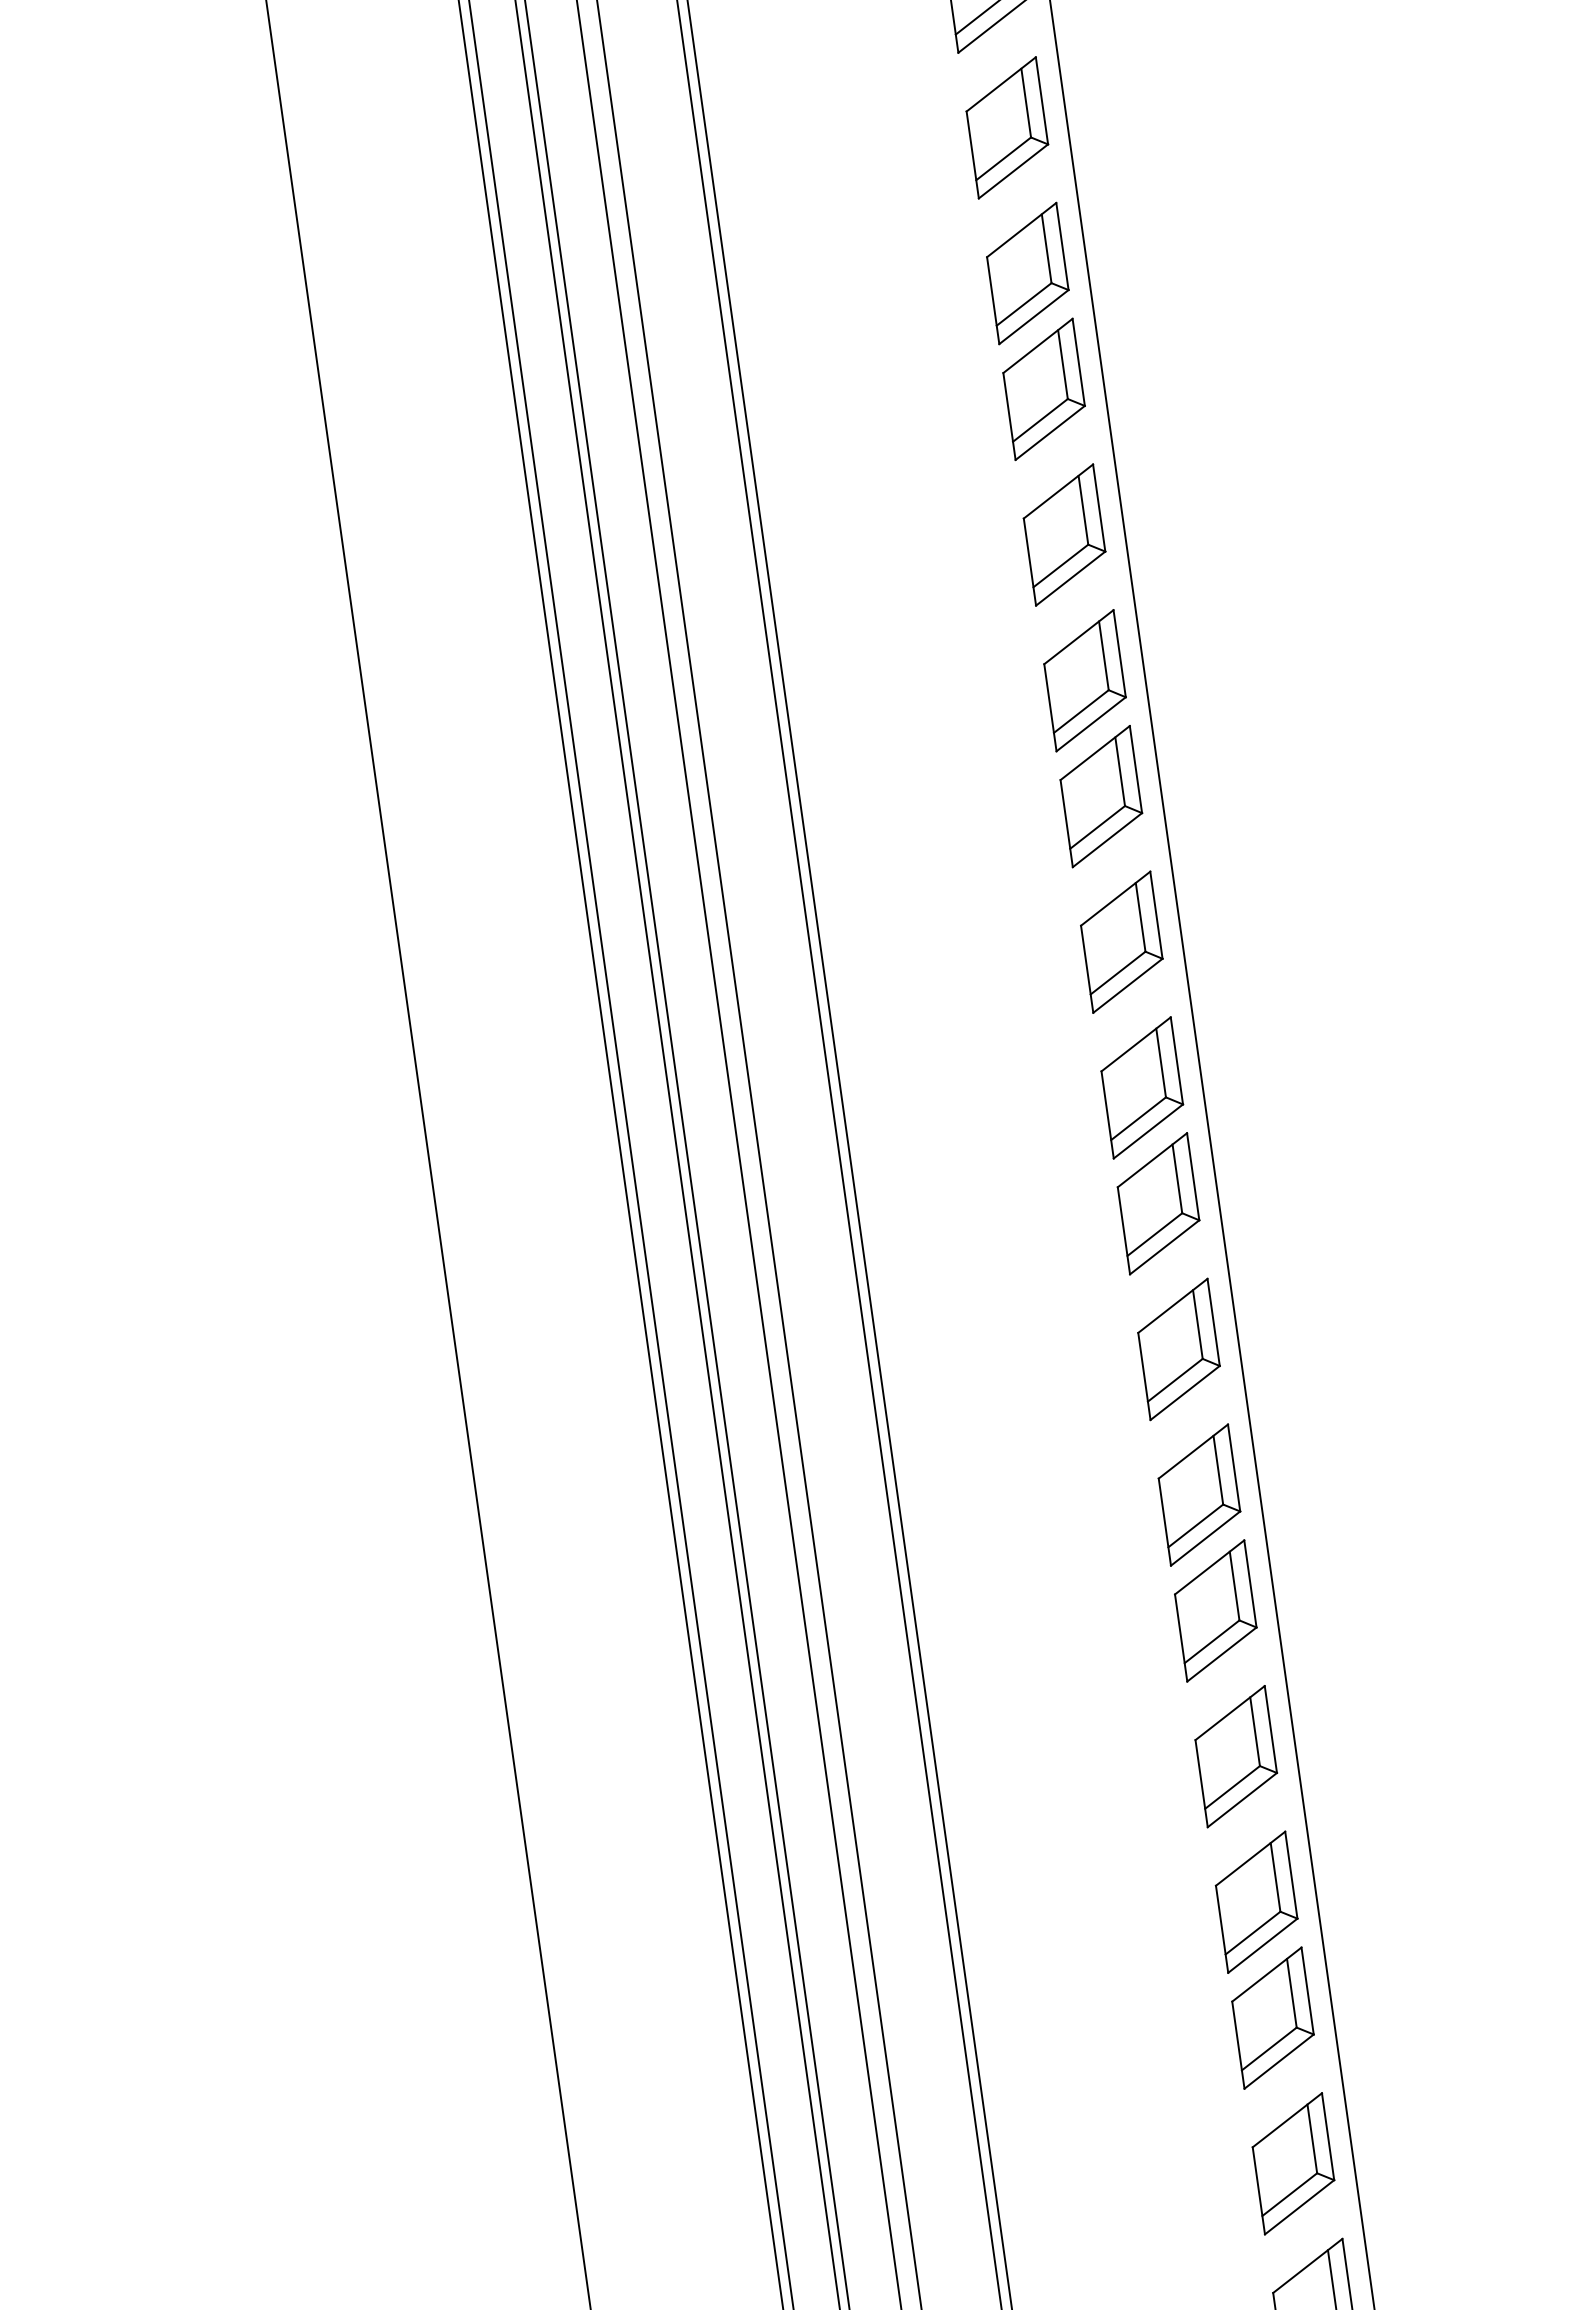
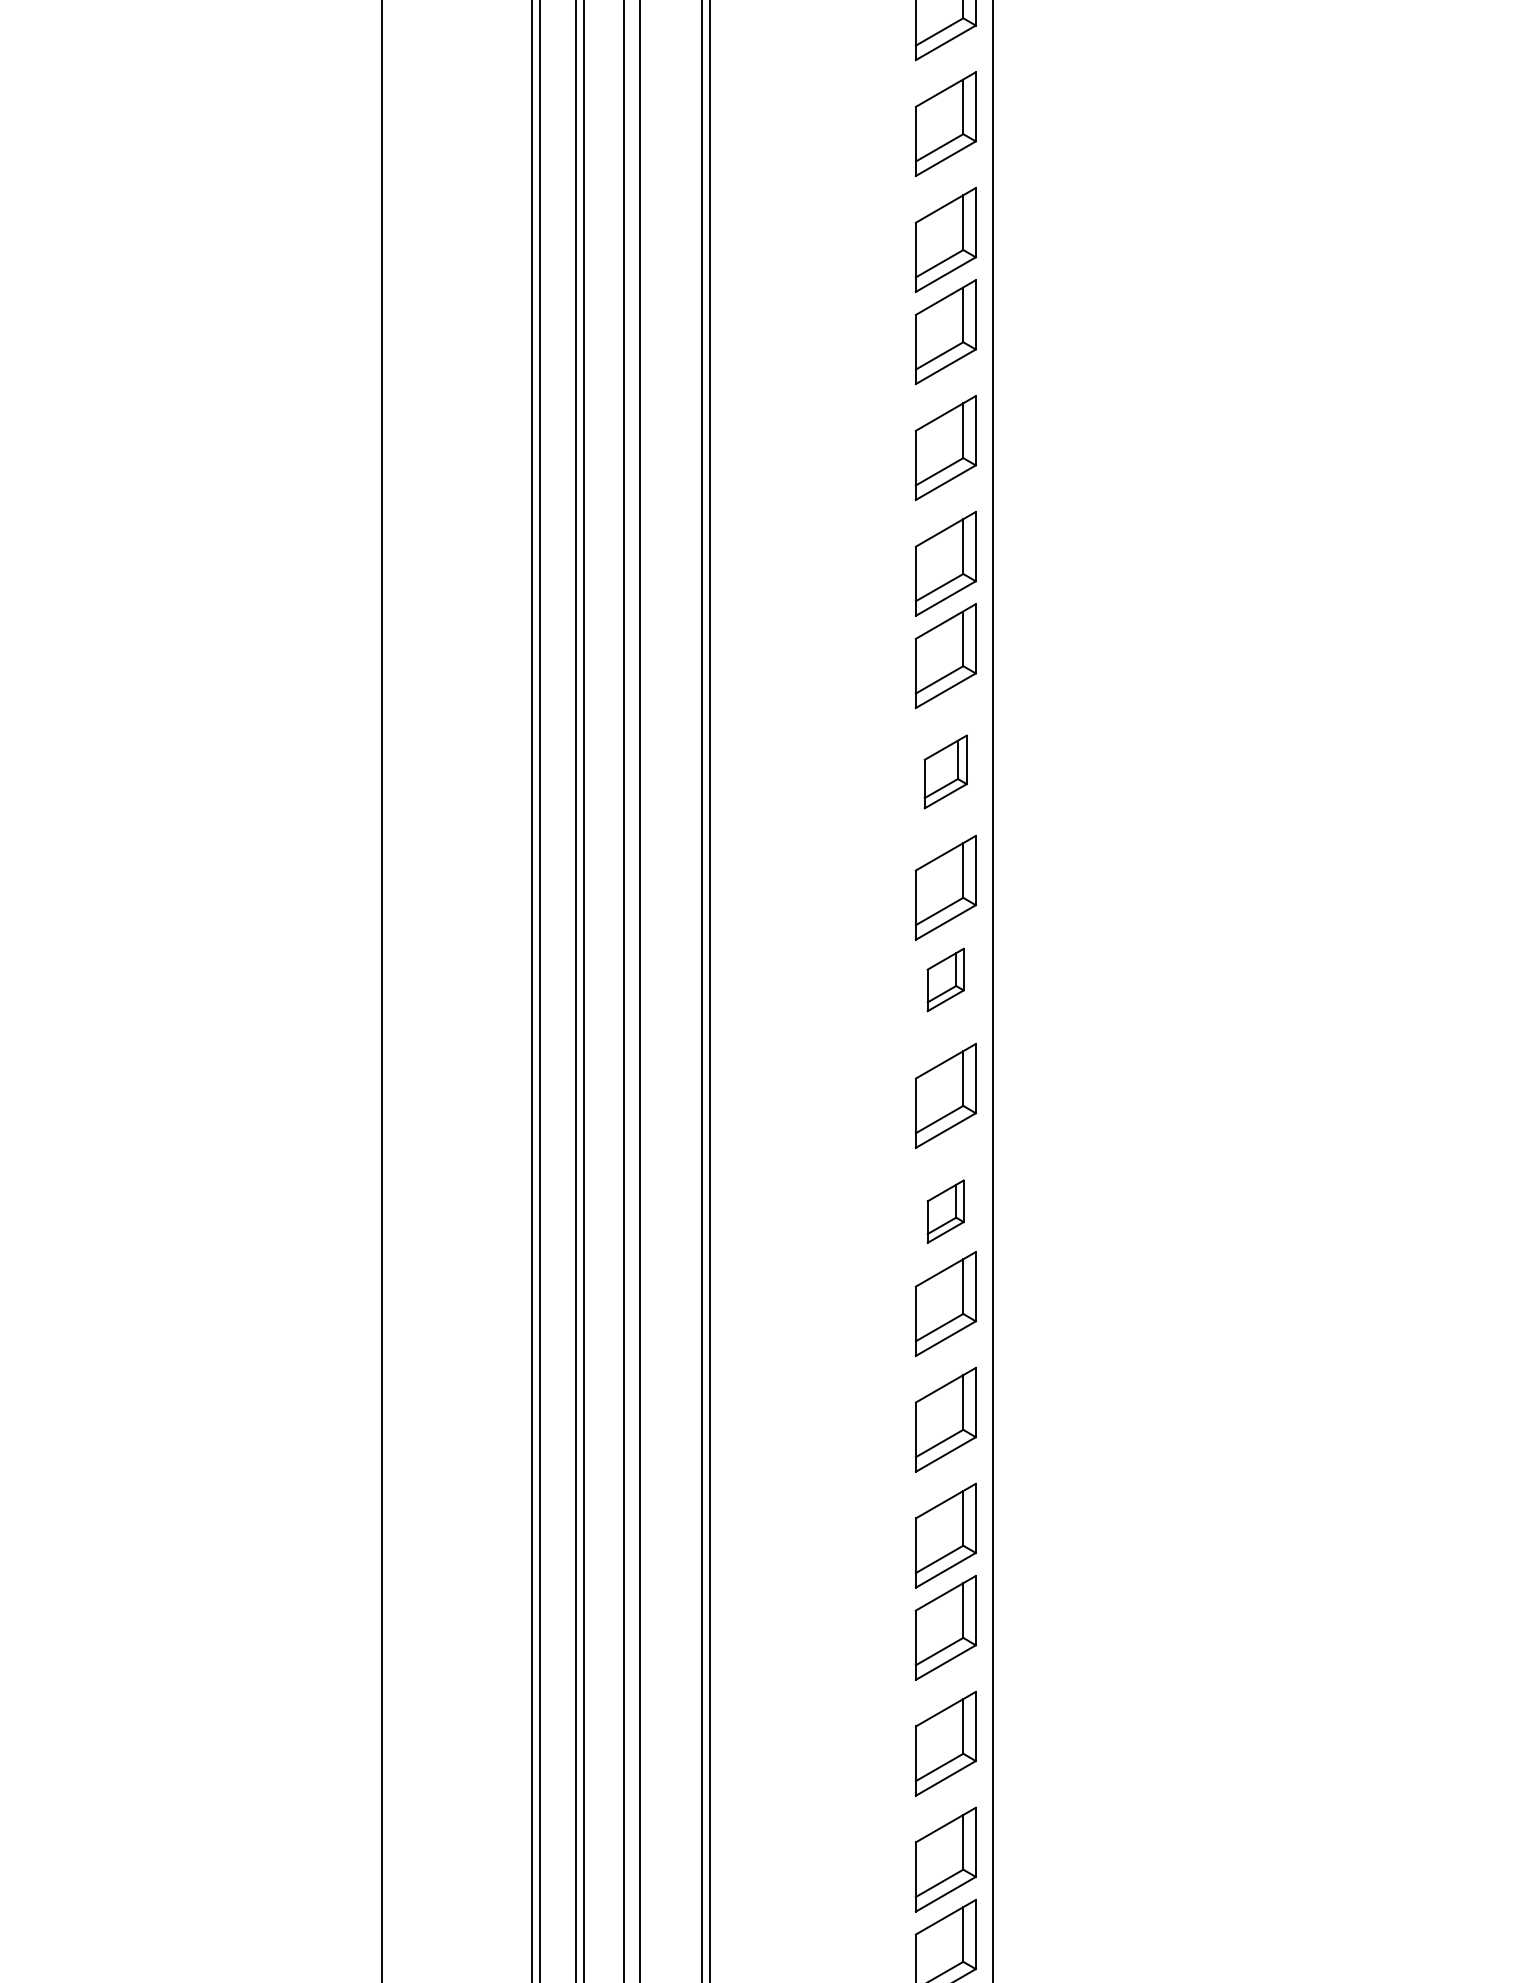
part: (1064, 534) -> (945, 771), size x0.7
part: (1100, 795) -> (945, 979), size x0.6
part: (1141, 1087) -> (945, 1211), size x0.6

